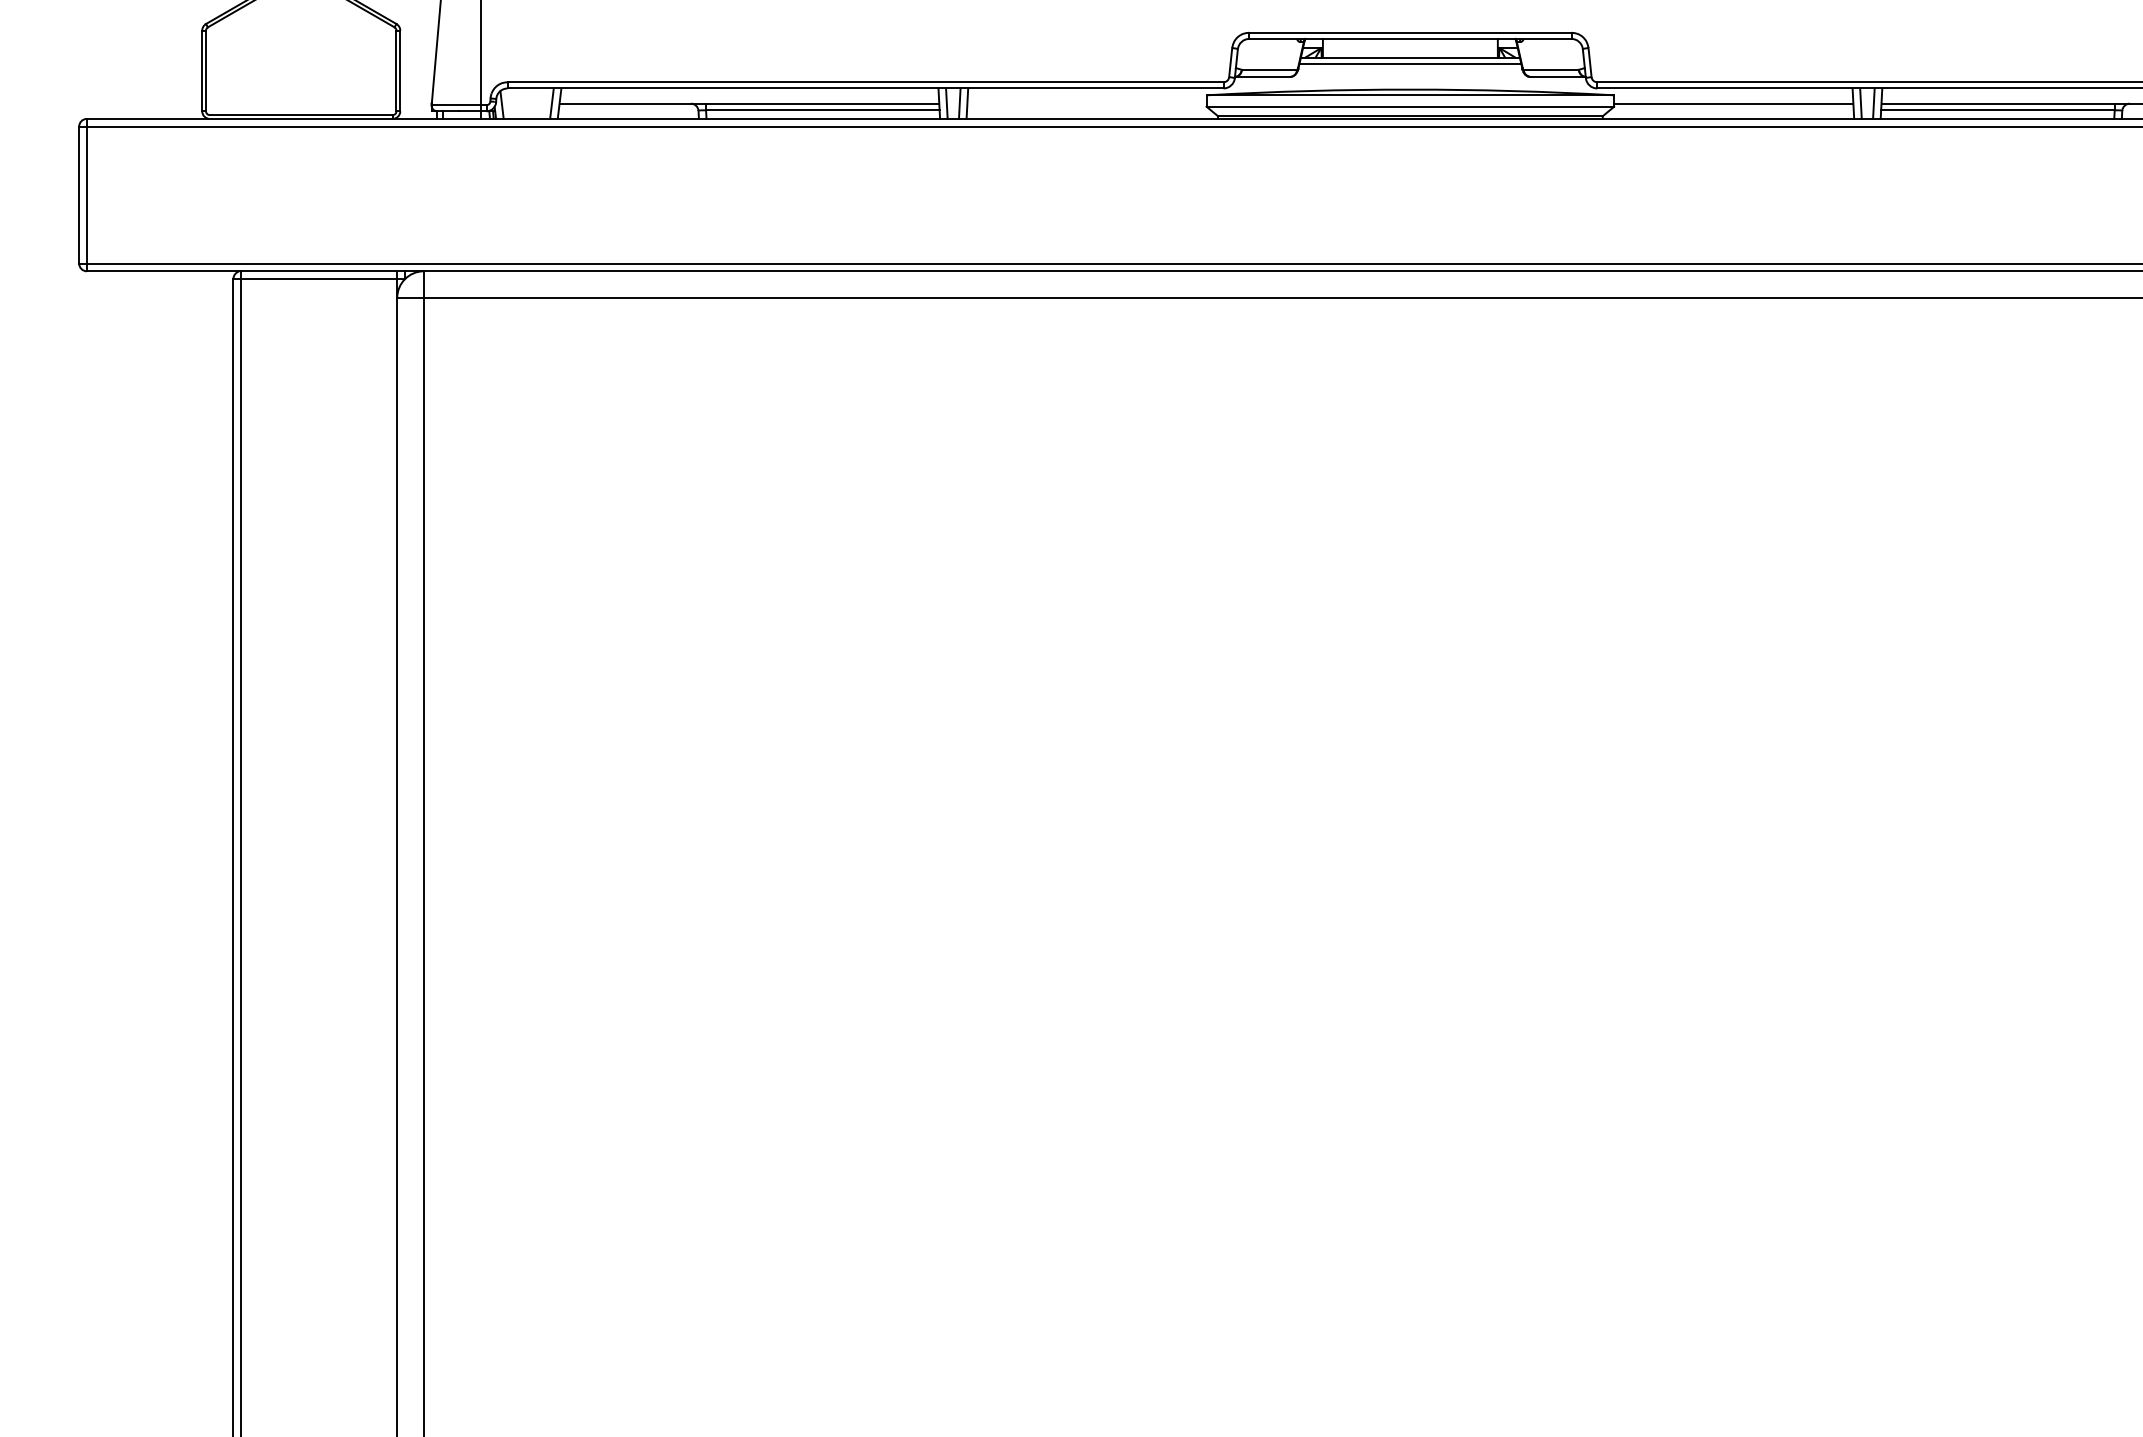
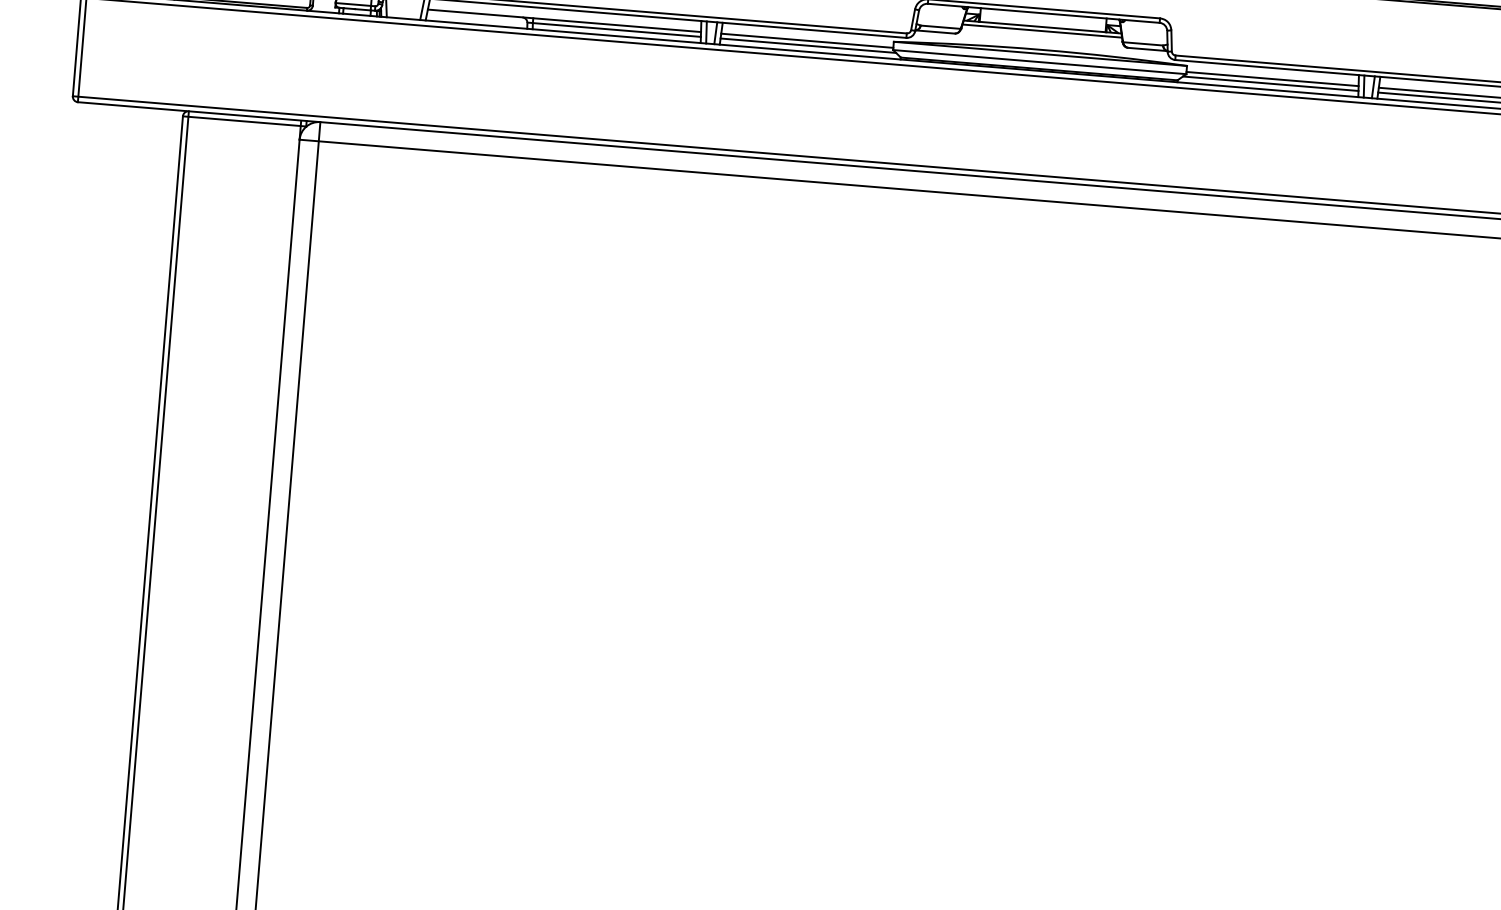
line: (1086, 103) -> (806, 40), added
line: (1088, 110) -> (807, 45), added
line: (1731, 110) -> (1270, 83), added

